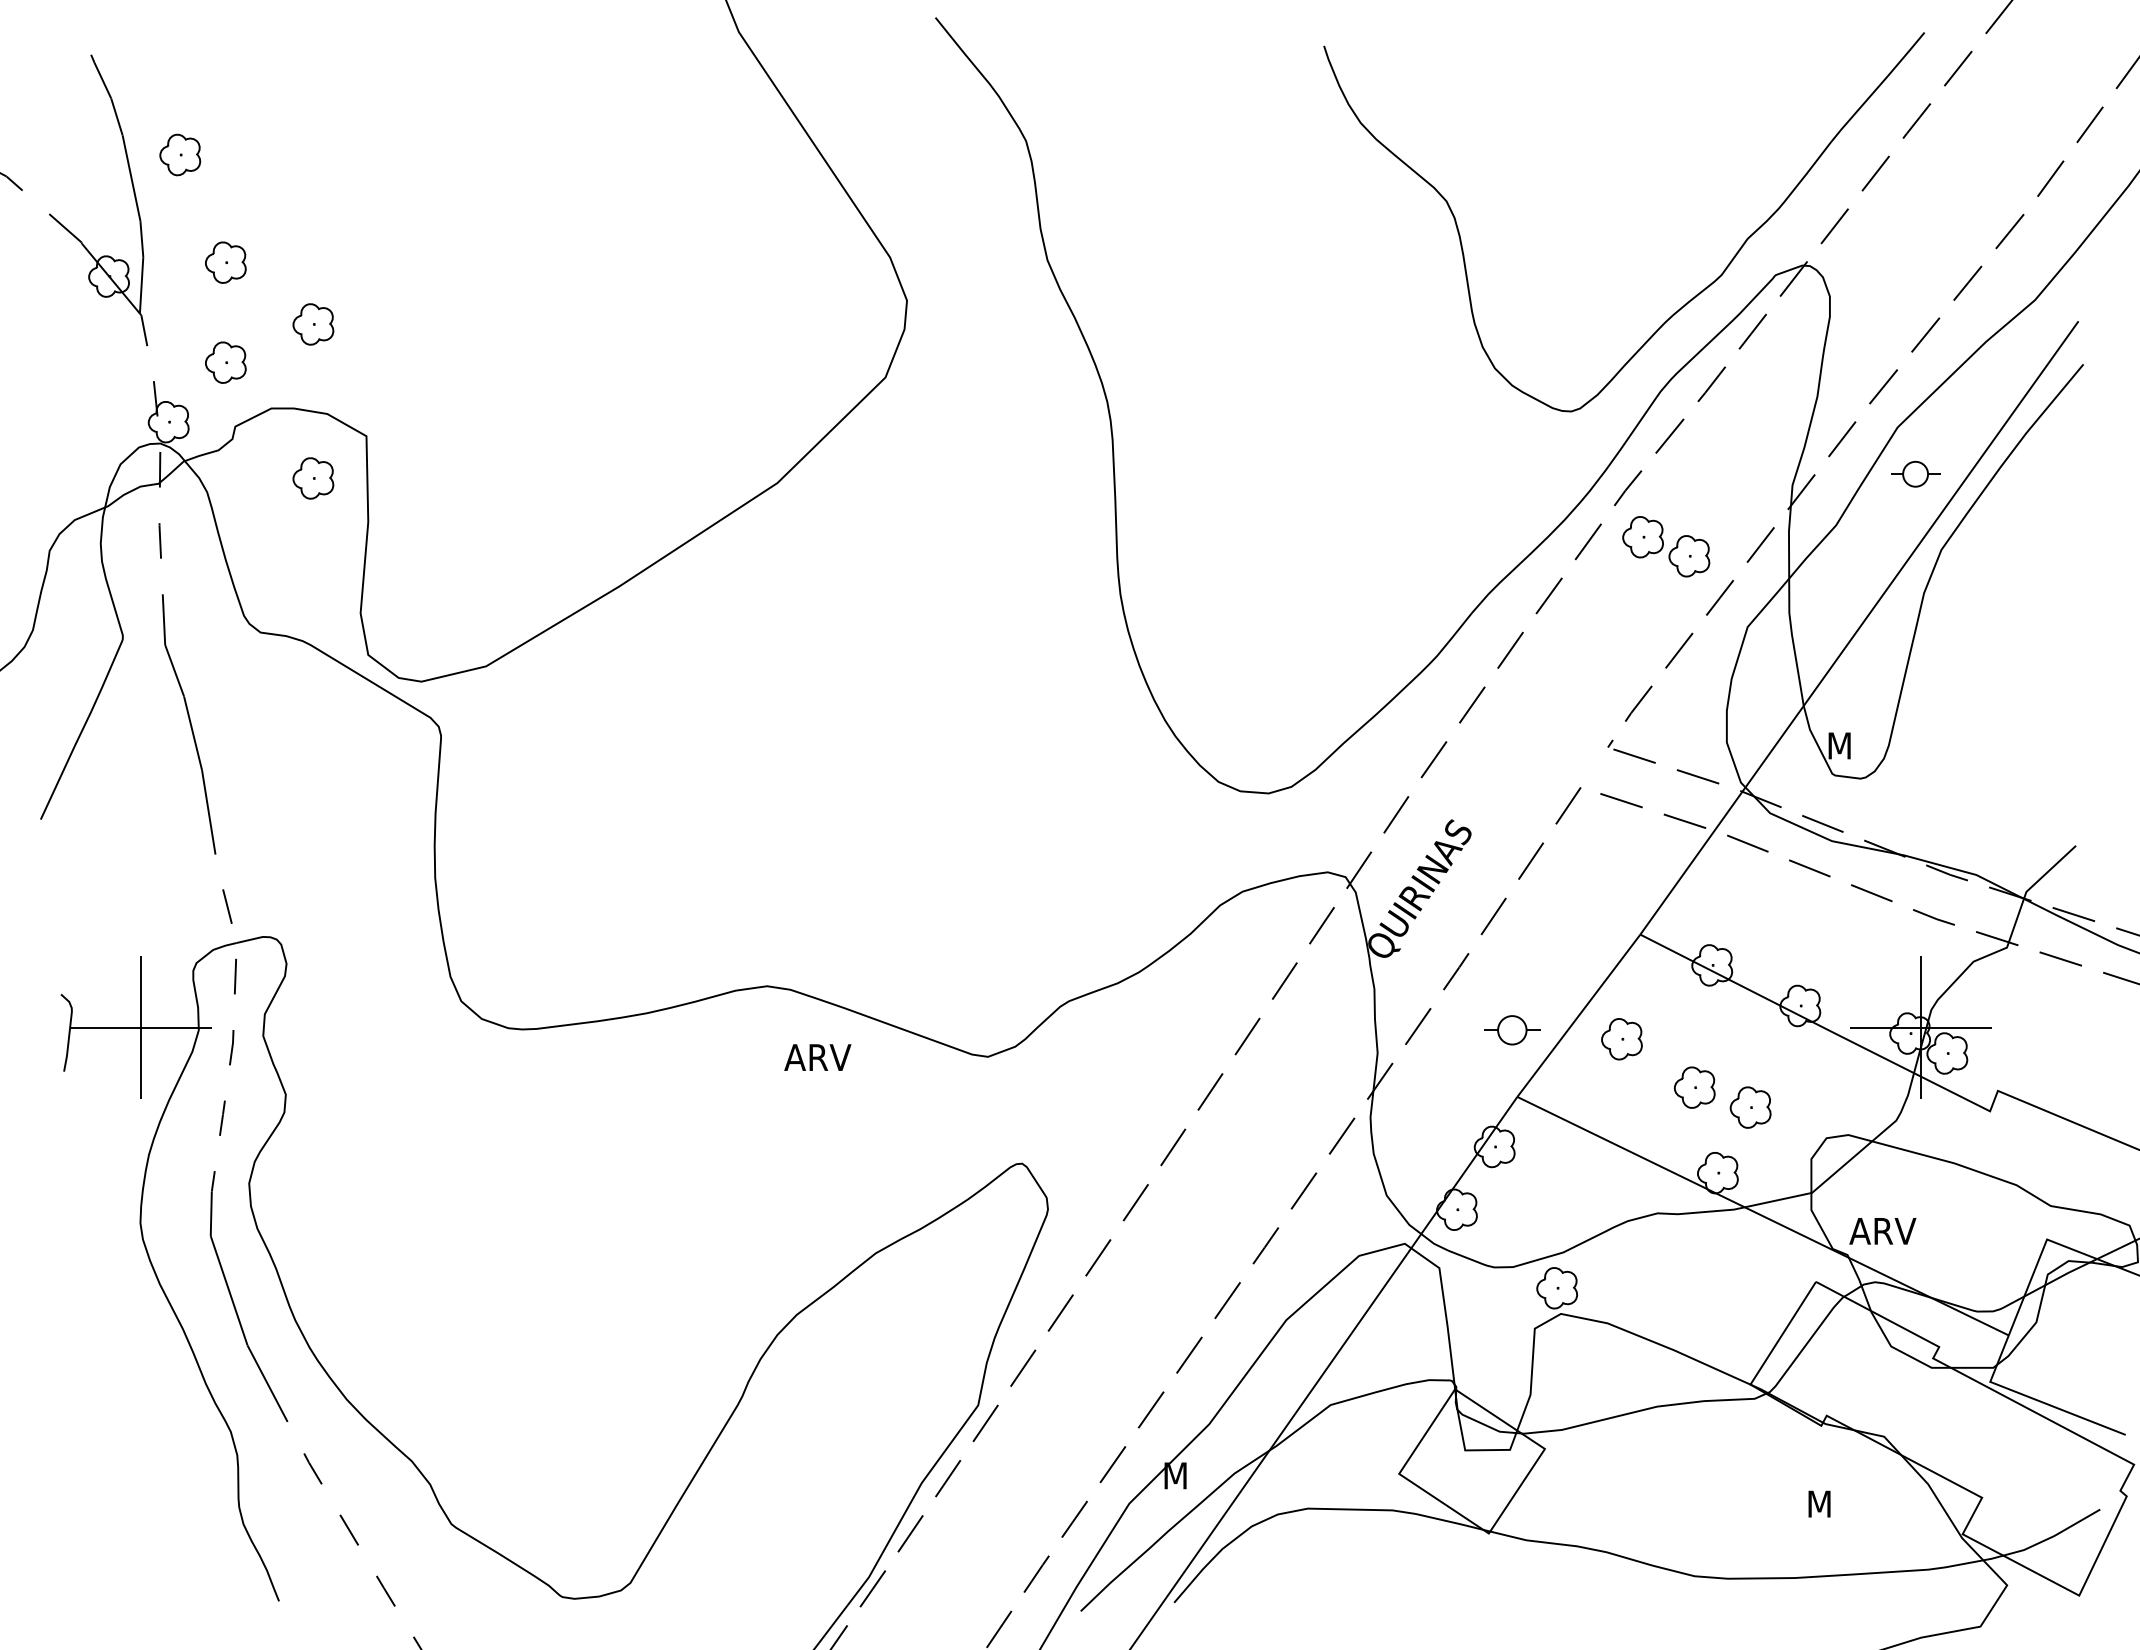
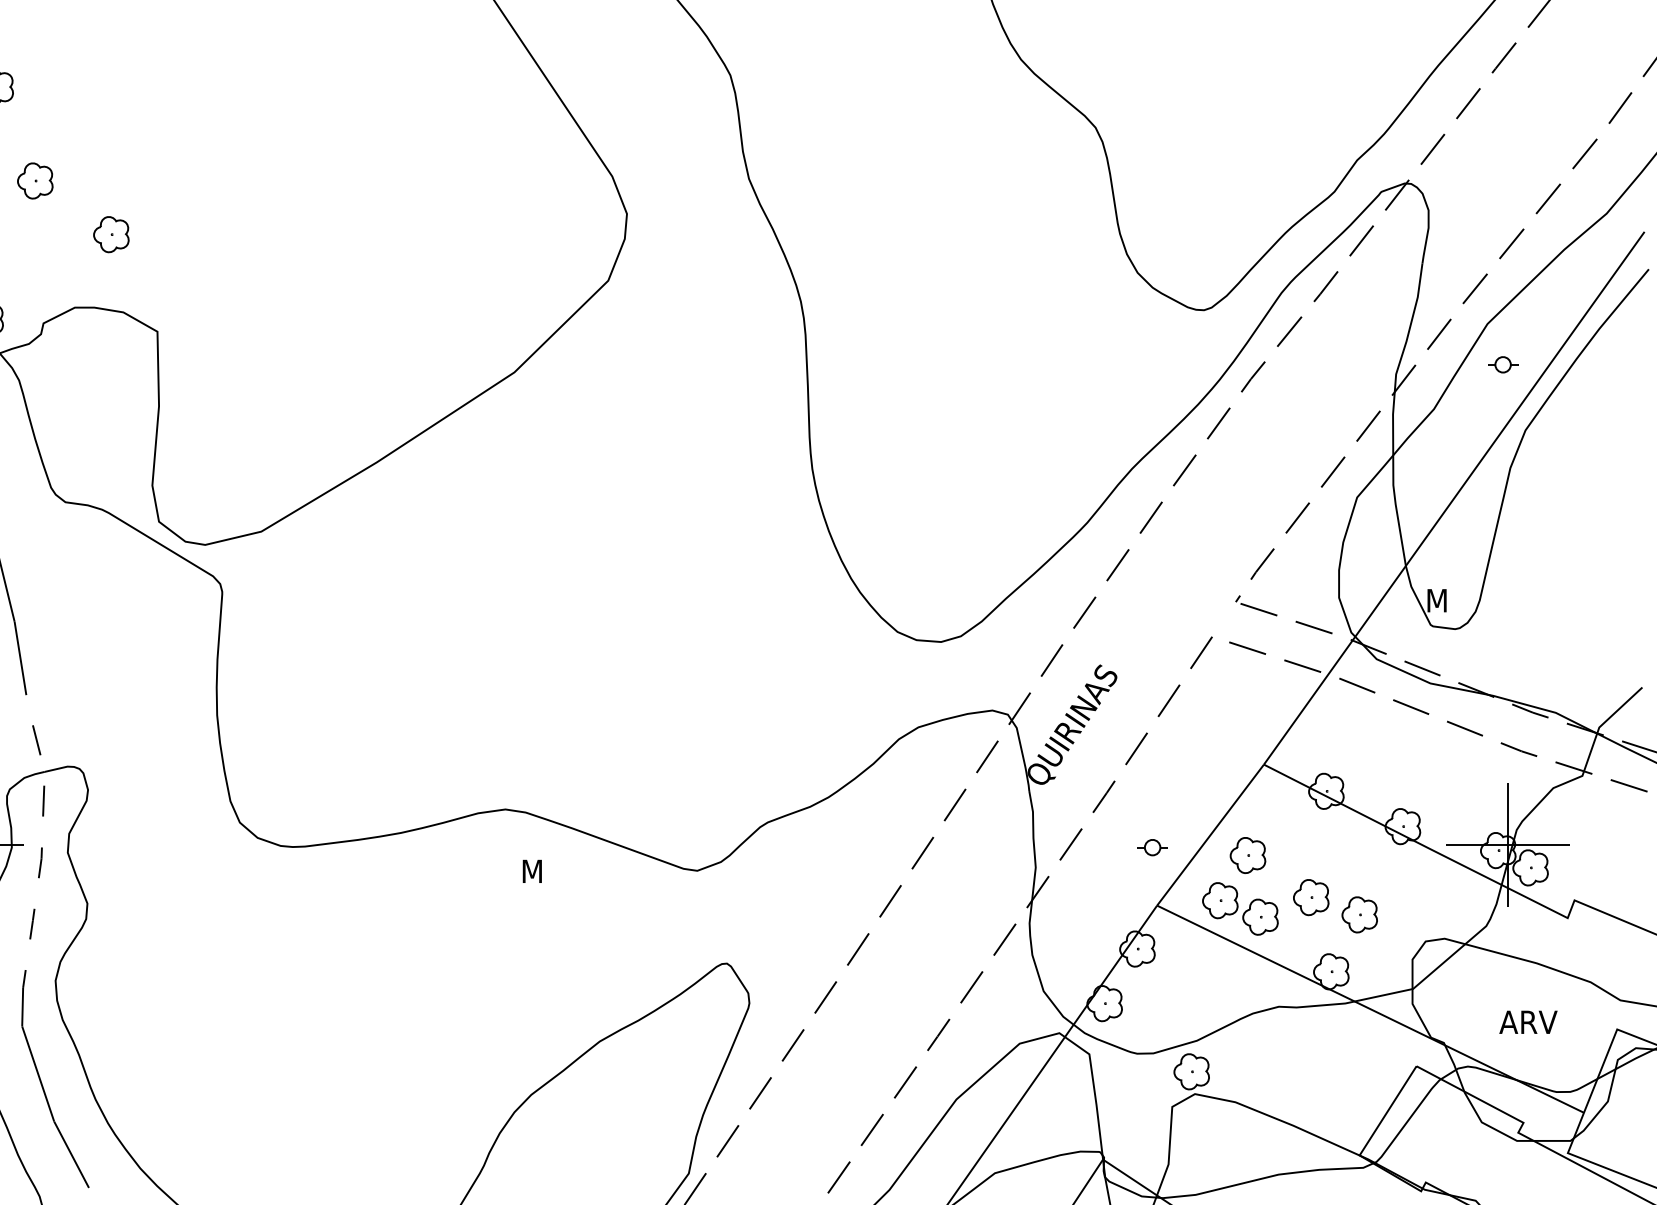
part: (225, 362) -> (35, 267), removed
part: (1915, 474) -> (1502, 364), size x0.71
part: (313, 478) -> (111, 368), removed
part: (1666, 546) -> (1240, 908), moved
part: (1511, 1029) -> (1152, 847), size x0.62
text: (817, 1057) -> (549, 871), ARV -> M
text: (1882, 1231) -> (1528, 1022), moved

